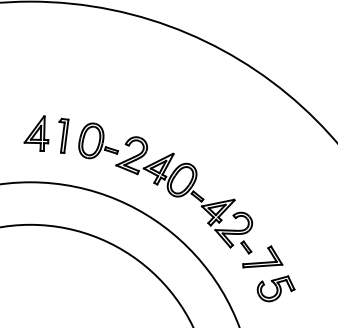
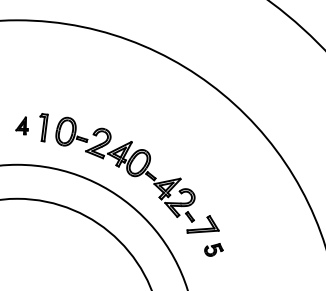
part: (35, 133) -> (21, 125), size x0.6
part: (275, 288) -> (213, 249), size x0.6

